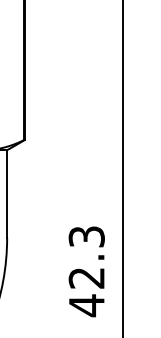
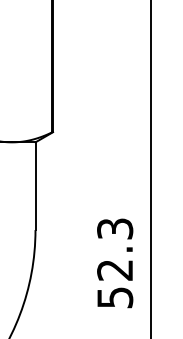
text: (87, 305) -> (115, 297), 42.3 -> 52.3

